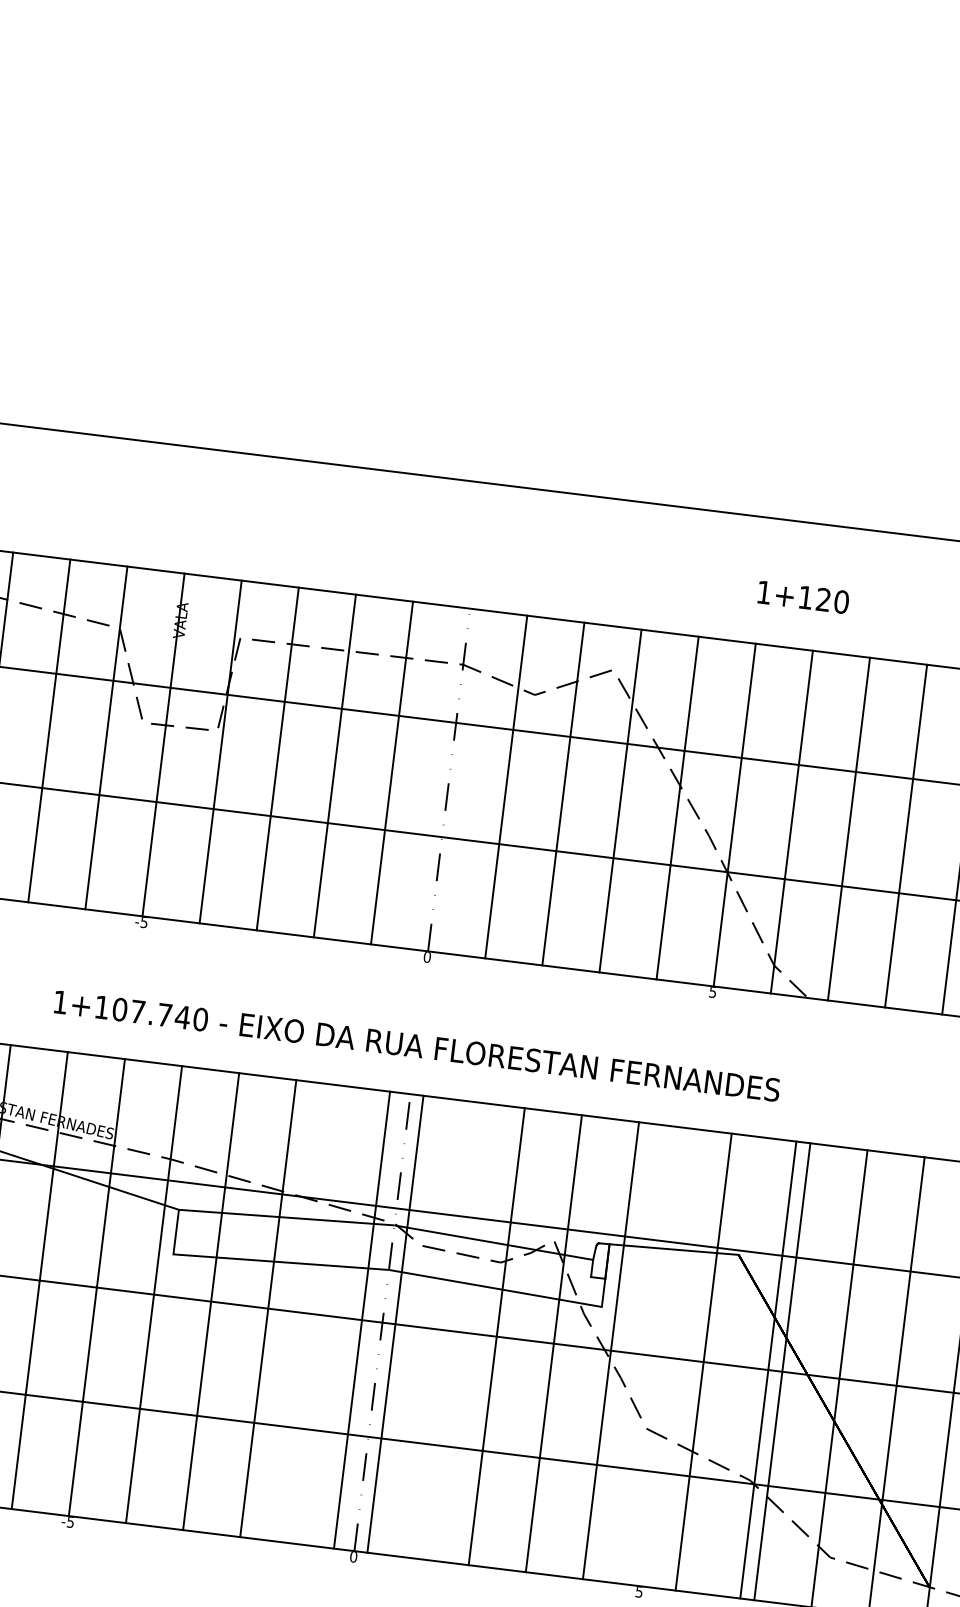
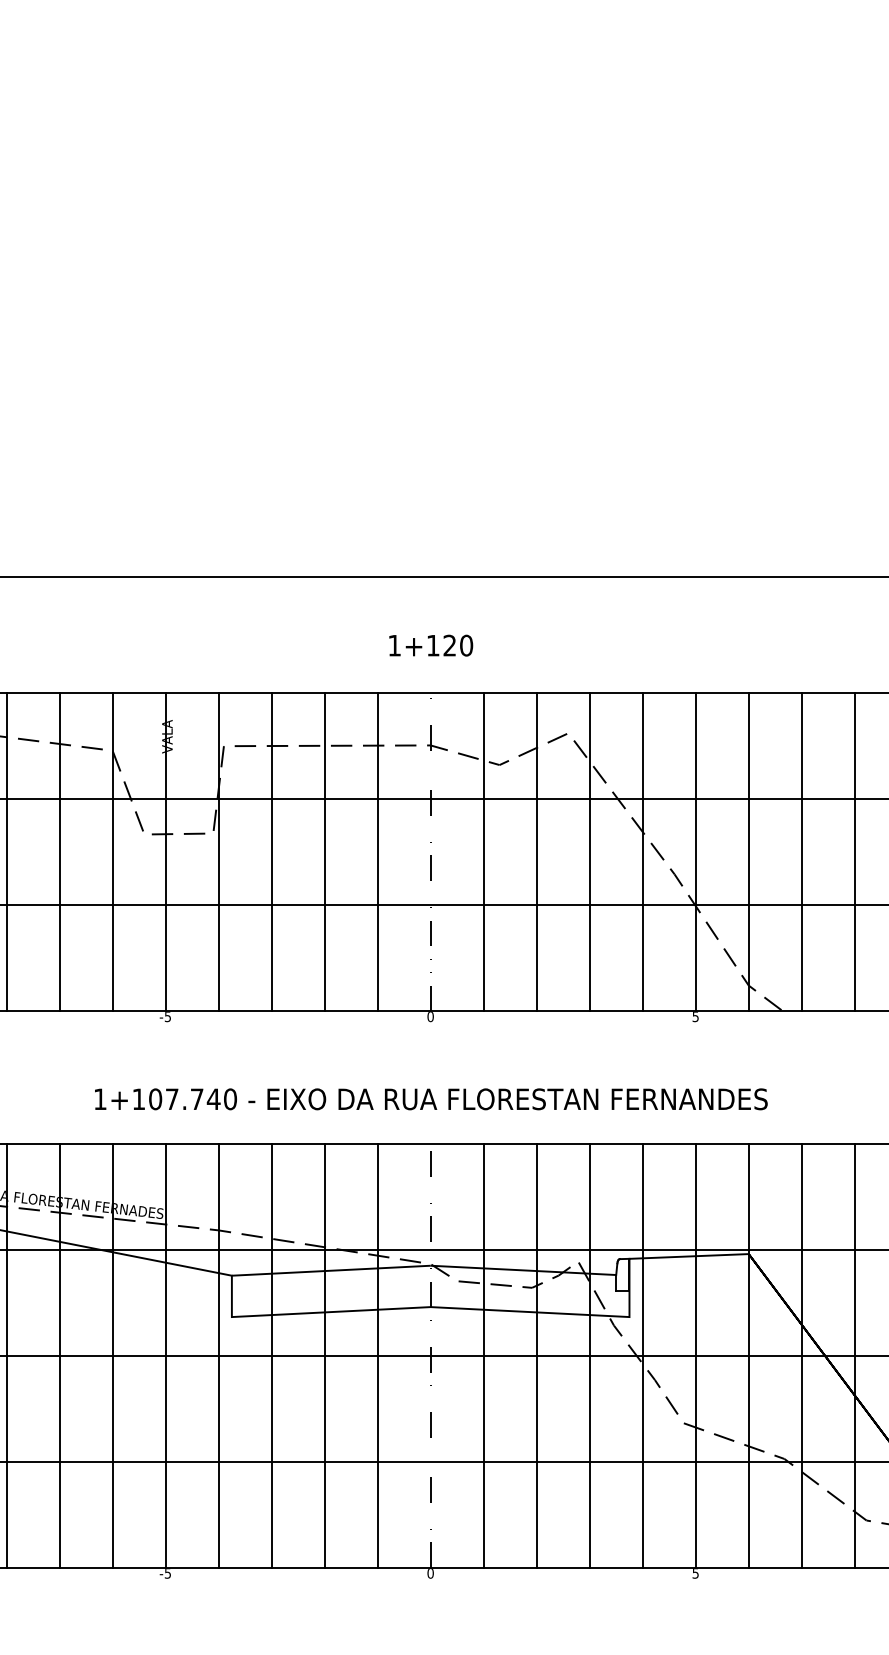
text: (803, 597) -> (431, 645), moved
line: (361, 1319) -> (377, 1355), moved
line: (395, 1323) -> (483, 1355), moved
line: (703, 1361) -> (695, 1355), moved
line: (768, 1369) -> (748, 1355), moved

